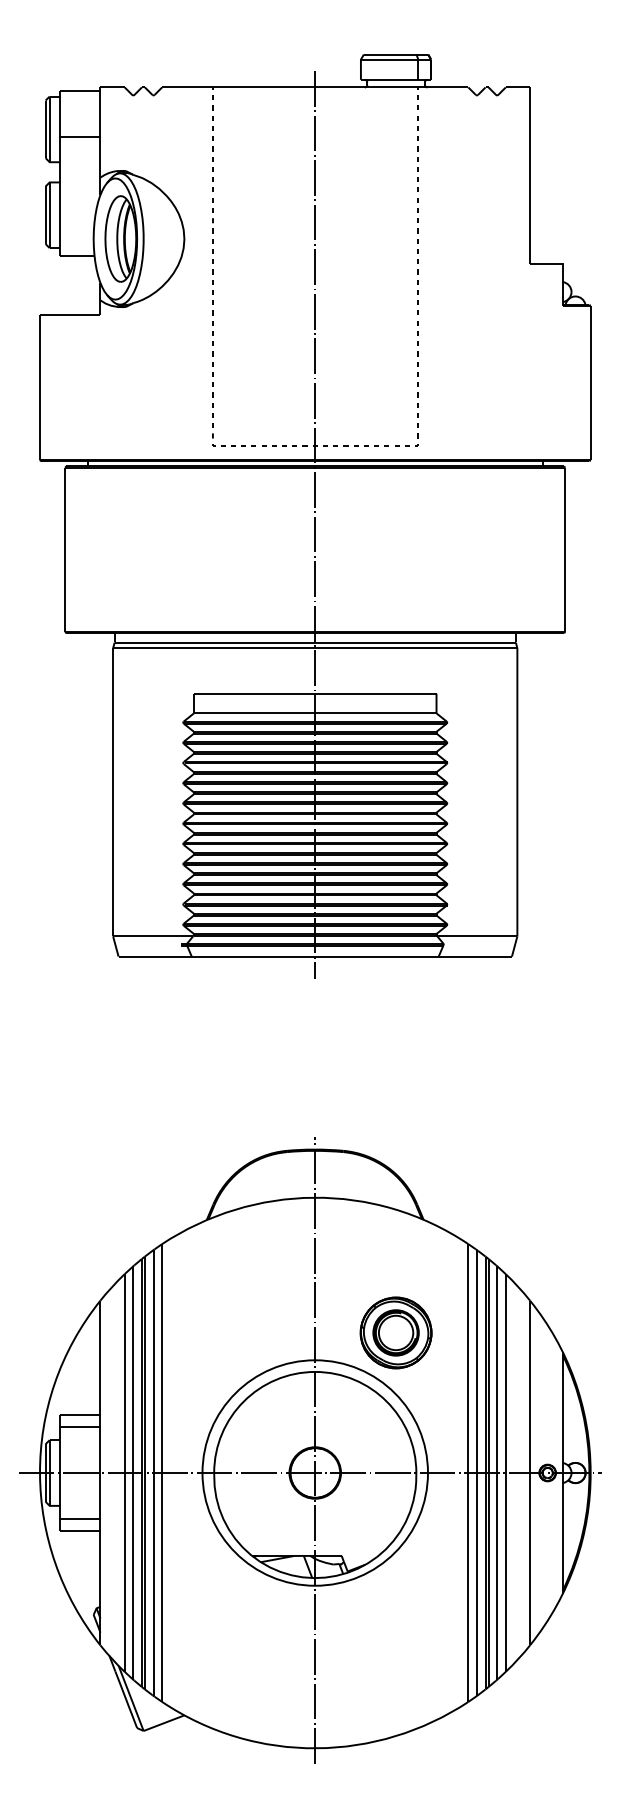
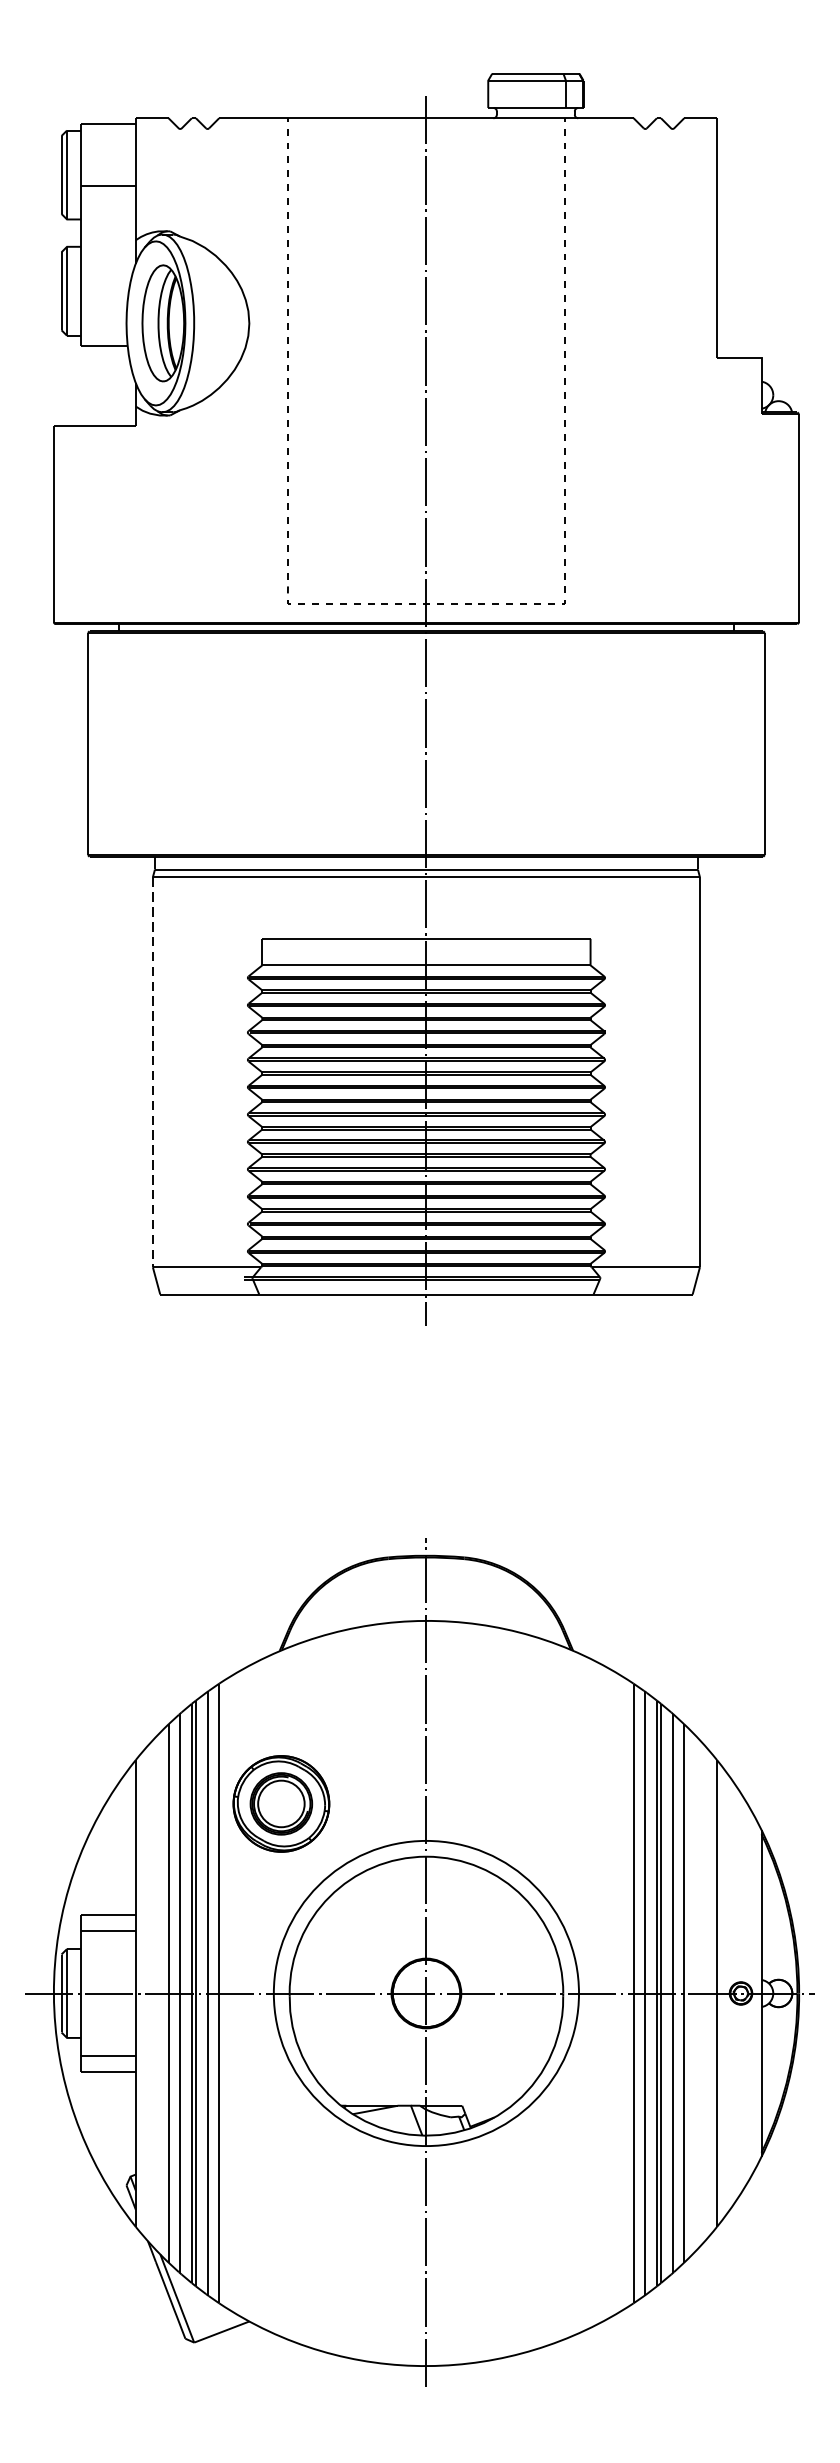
line: (113, 792) -> (153, 1072), solid -> dashed
part: (395, 1332) -> (280, 1803), moved

